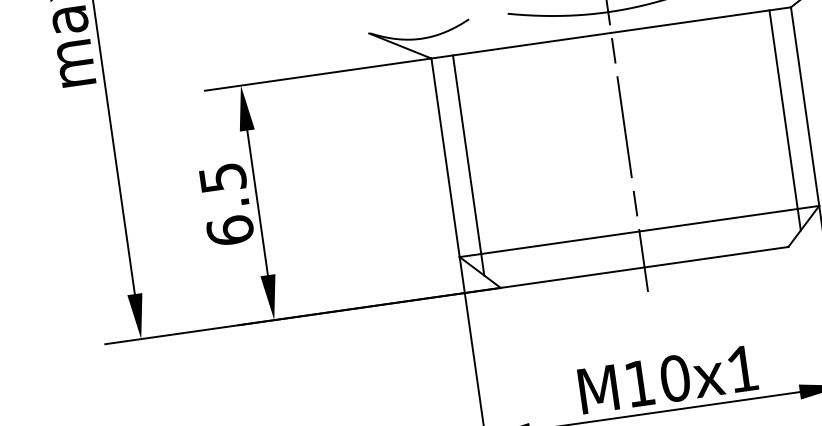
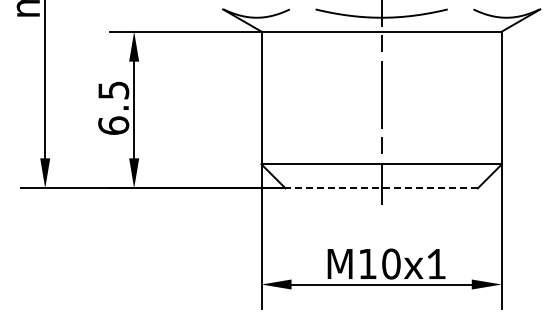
line: (785, 119) -> (487, 104), removed
line: (467, 164) -> (275, 104), removed
line: (644, 267) -> (381, 188), solid -> dashed

